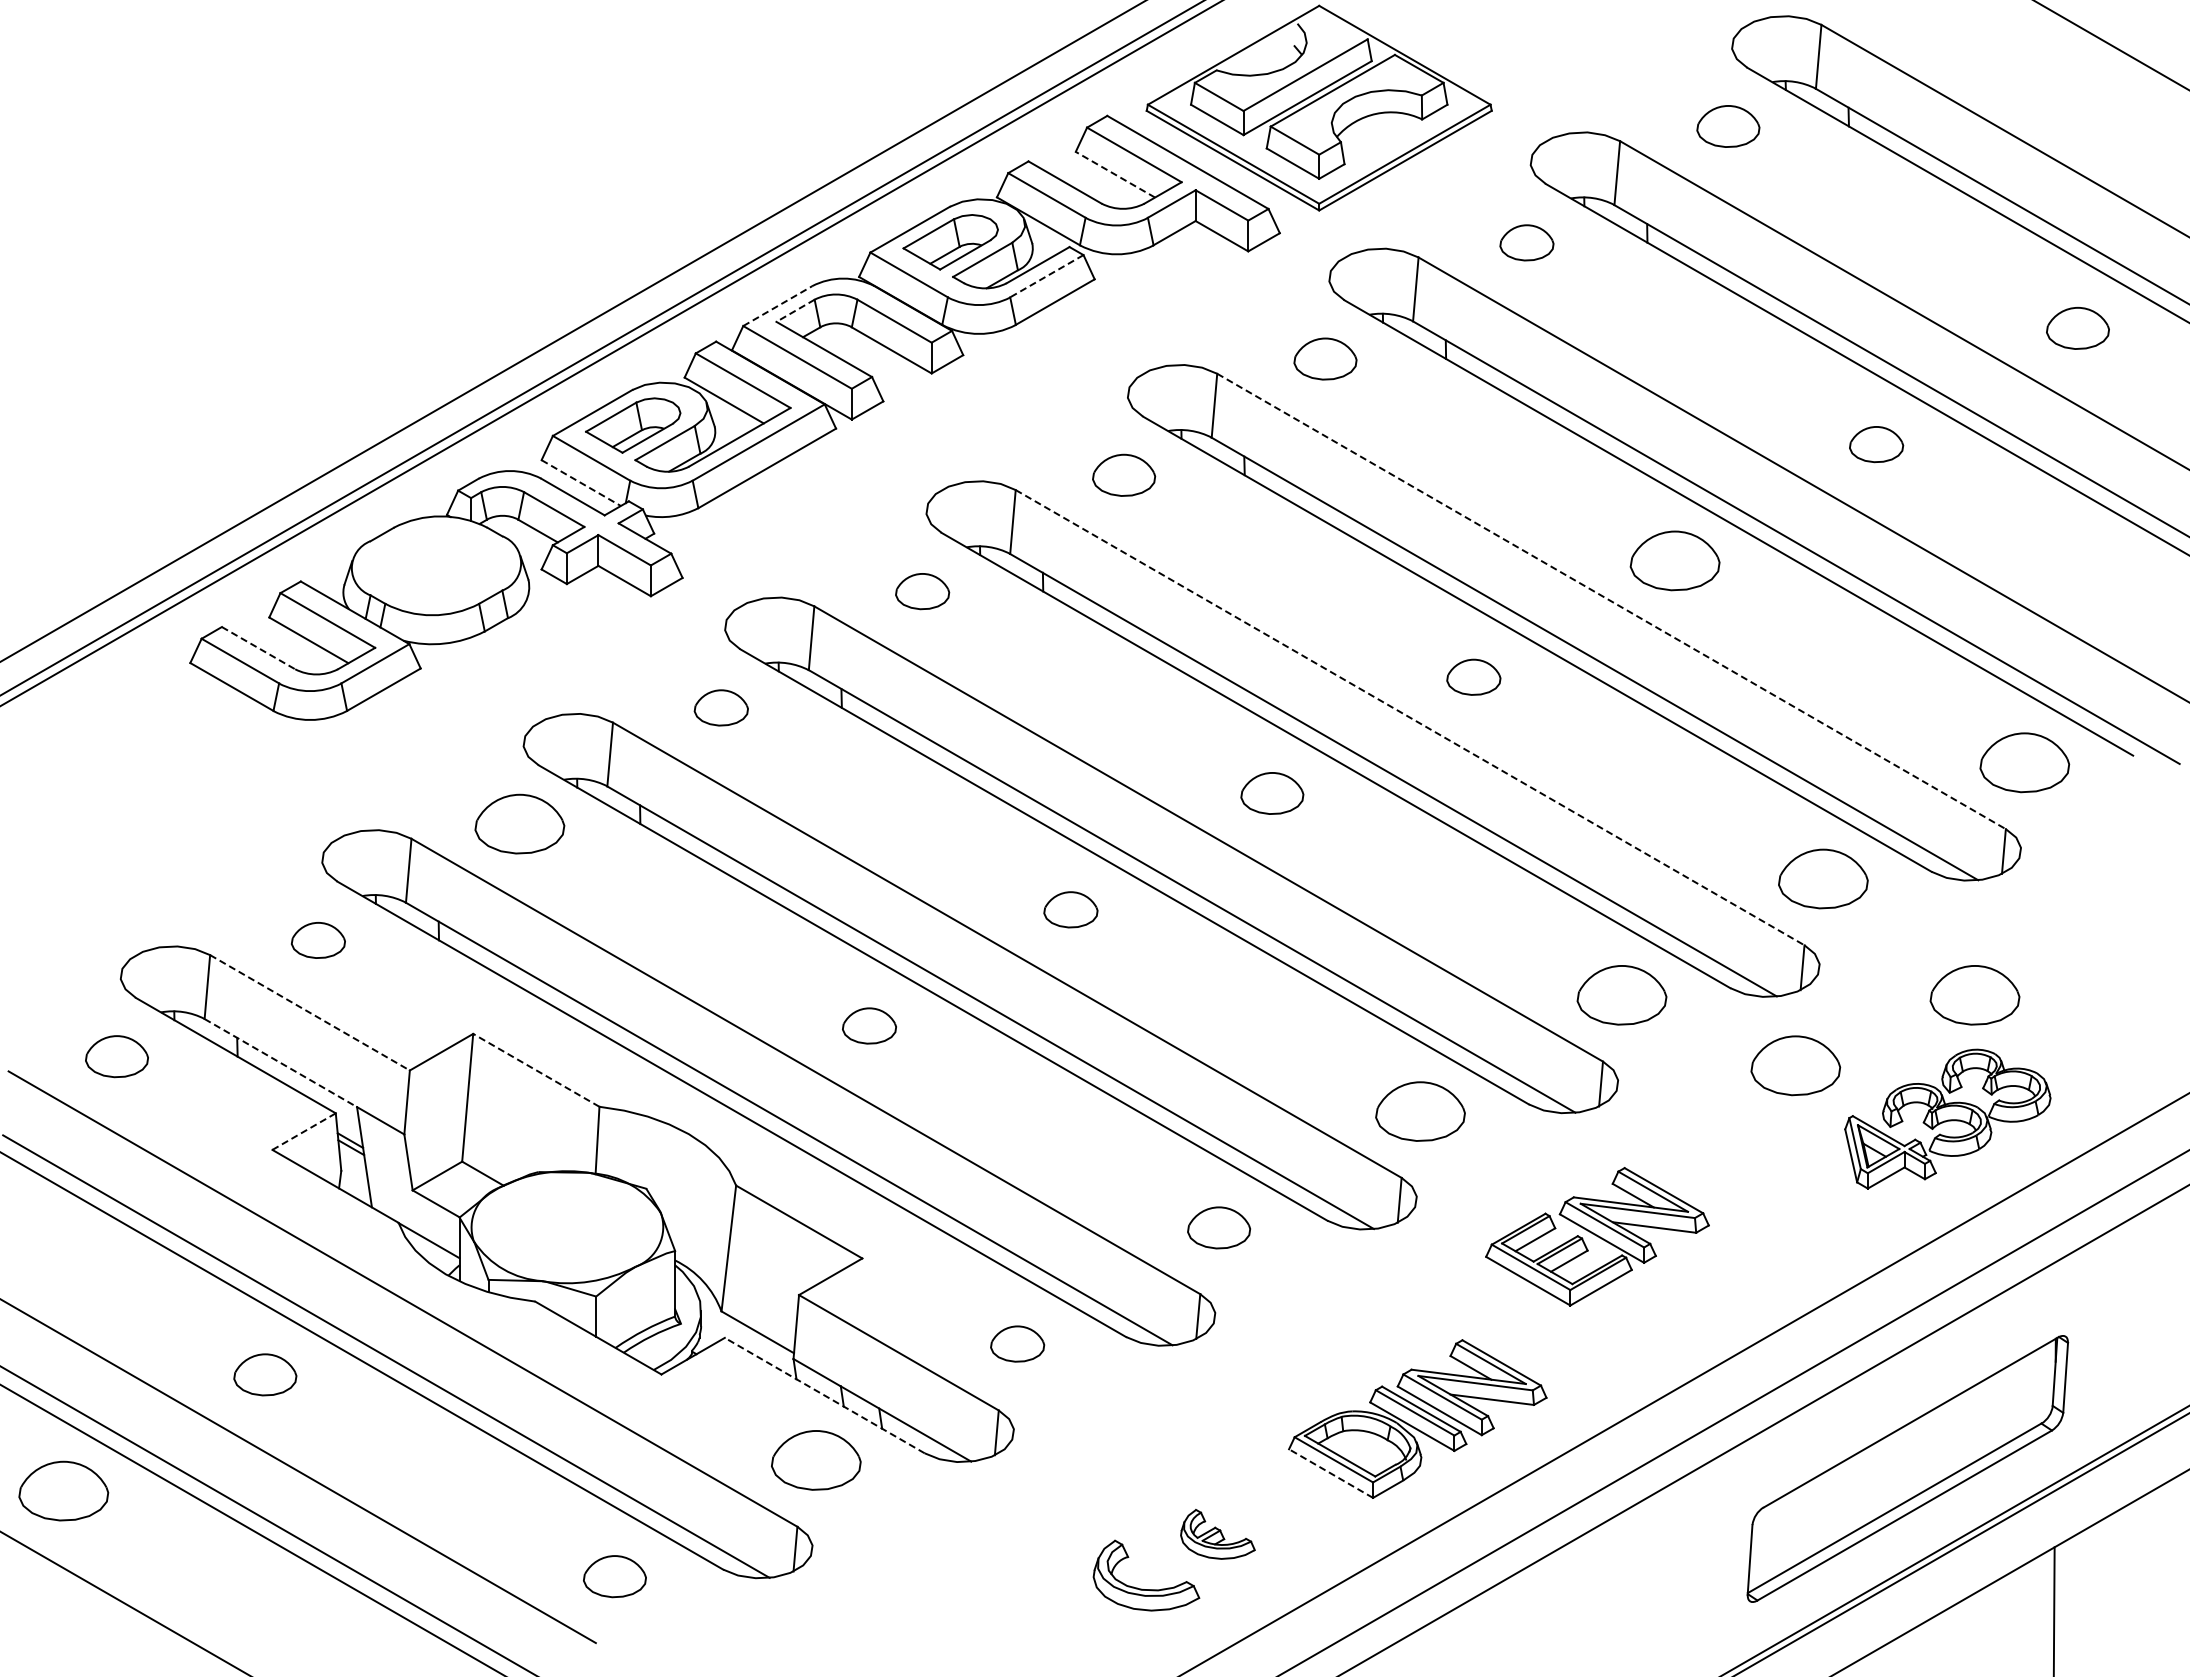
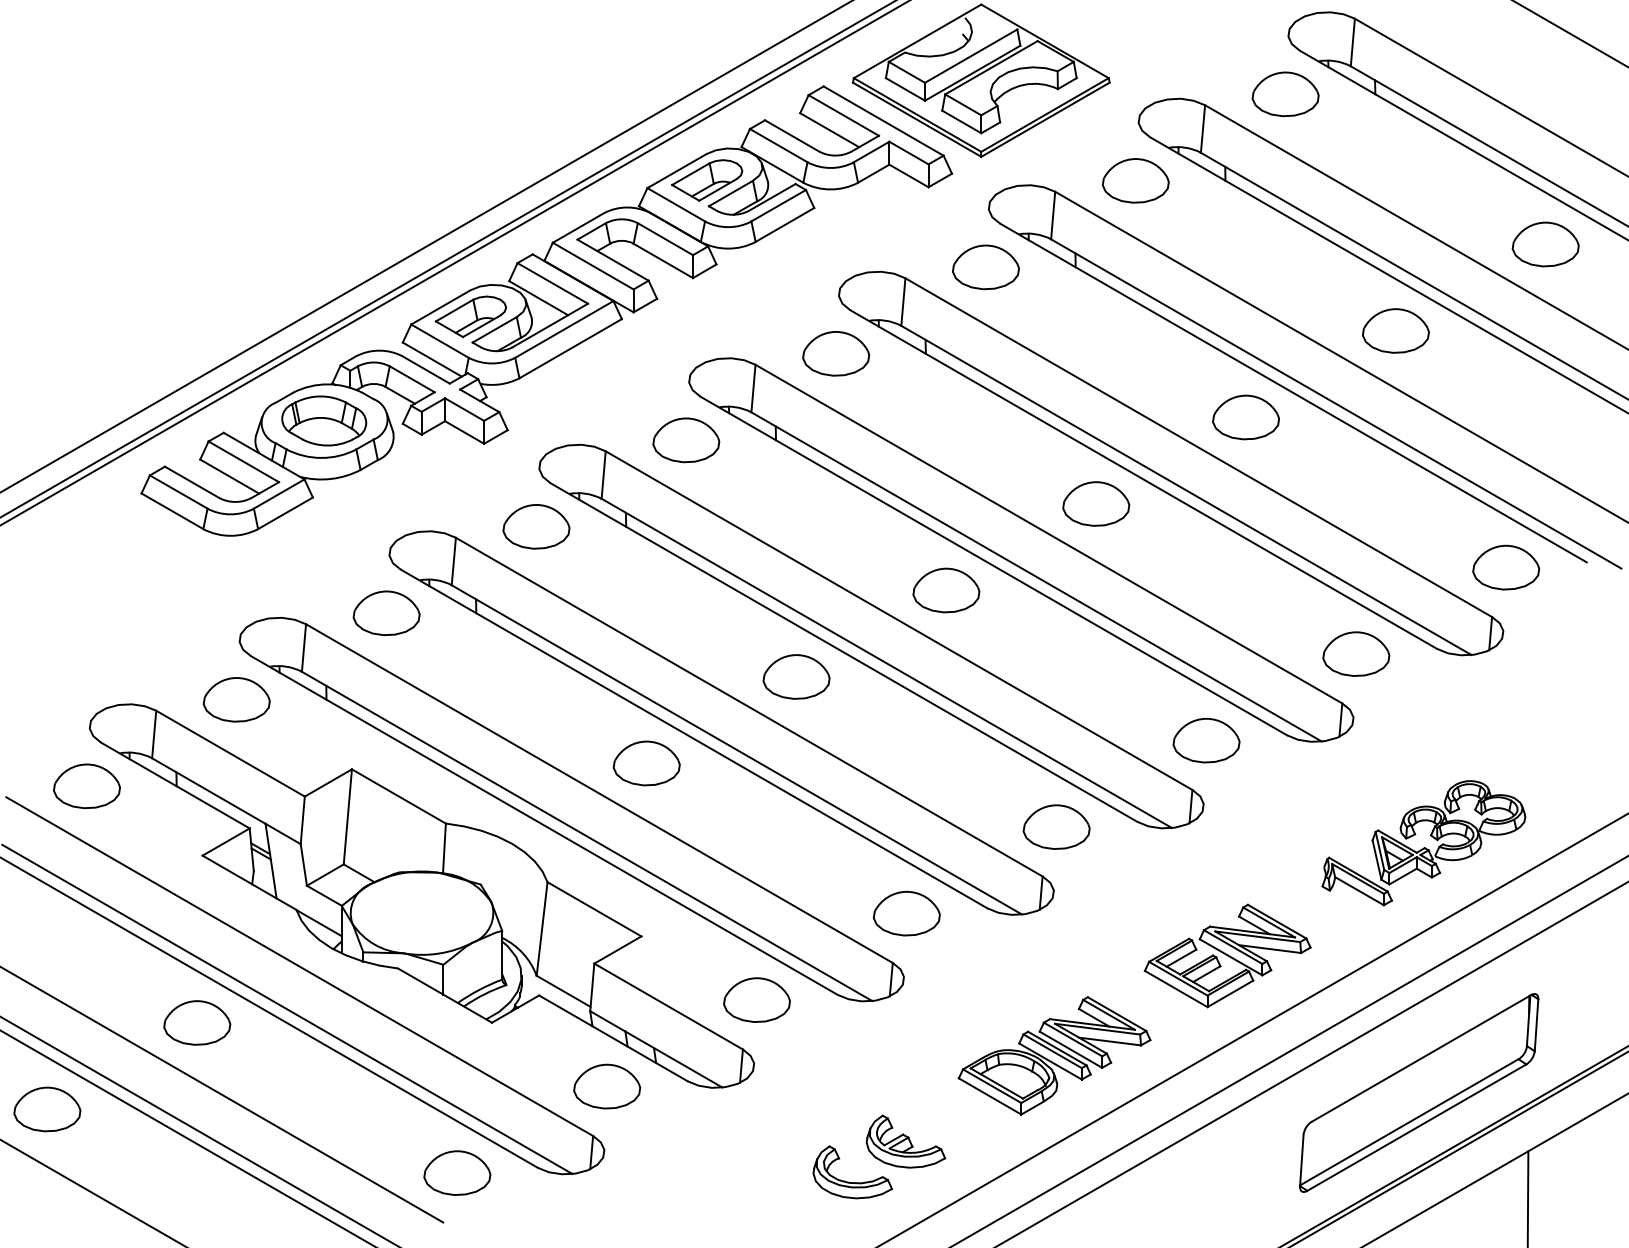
part: (1728, 126) -> (1285, 94), size x1.43
line: (1115, 174) -> (829, 130), dashed -> solid
part: (1526, 242) -> (1135, 180), size x1.67
line: (1046, 276) -> (778, 205), dashed -> solid
line: (777, 306) -> (578, 228), dashed -> solid
line: (795, 311) -> (591, 231), dashed -> solid
part: (2077, 328) -> (1545, 244), size x1.43
part: (1325, 358) -> (985, 266), size x1.43
part: (1876, 444) -> (1395, 330), size x1.67
part: (1123, 475) -> (835, 353), size x1.43
line: (581, 483) -> (432, 359), dashed -> solid
part: (435, 565) -> (323, 420), added
part: (922, 591) -> (686, 440), size x1.67
line: (1611, 601) -> (1198, 447), dashed -> solid
line: (258, 648) -> (192, 482), dashed -> solid
part: (1473, 677) -> (1096, 504), size x1.67
part: (721, 707) -> (536, 526), size x1.67
line: (1410, 717) -> (1049, 533), dashed -> solid
part: (1272, 793) -> (946, 590), size x1.43
part: (1070, 909) -> (796, 676), size x1.67
part: (318, 940) -> (236, 699), size x1.67
part: (1974, 995) -> (1468, 740), removed
line: (310, 1013) -> (230, 754), dashed -> solid
part: (869, 1025) -> (646, 763), size x1.67
part: (116, 1056) -> (86, 786), size x1.43
line: (281, 1063) -> (209, 791), dashed -> solid
part: (1795, 1065) -> (1335, 792), removed
line: (536, 1070) -> (399, 796), dashed -> solid
line: (304, 1131) -> (226, 841), dashed -> solid
part: (1824, 1184) -> (1357, 881), added
part: (1218, 1227) -> (906, 913), size x1.43
part: (1597, 1236) -> (1227, 955), moved
part: (1017, 1343) -> (756, 999), size x1.67
part: (265, 1374) -> (197, 1022), size x1.43
line: (824, 1395) -> (613, 1038), dashed -> solid
line: (1331, 1473) -> (990, 1096), dashed -> solid
part: (1217, 1534) -> (905, 1141), size x1.43
part: (614, 1576) -> (457, 1172), size x1.43

